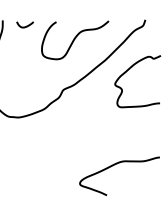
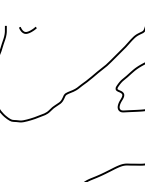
curve: (75, 39) -> (77, 44), removed

